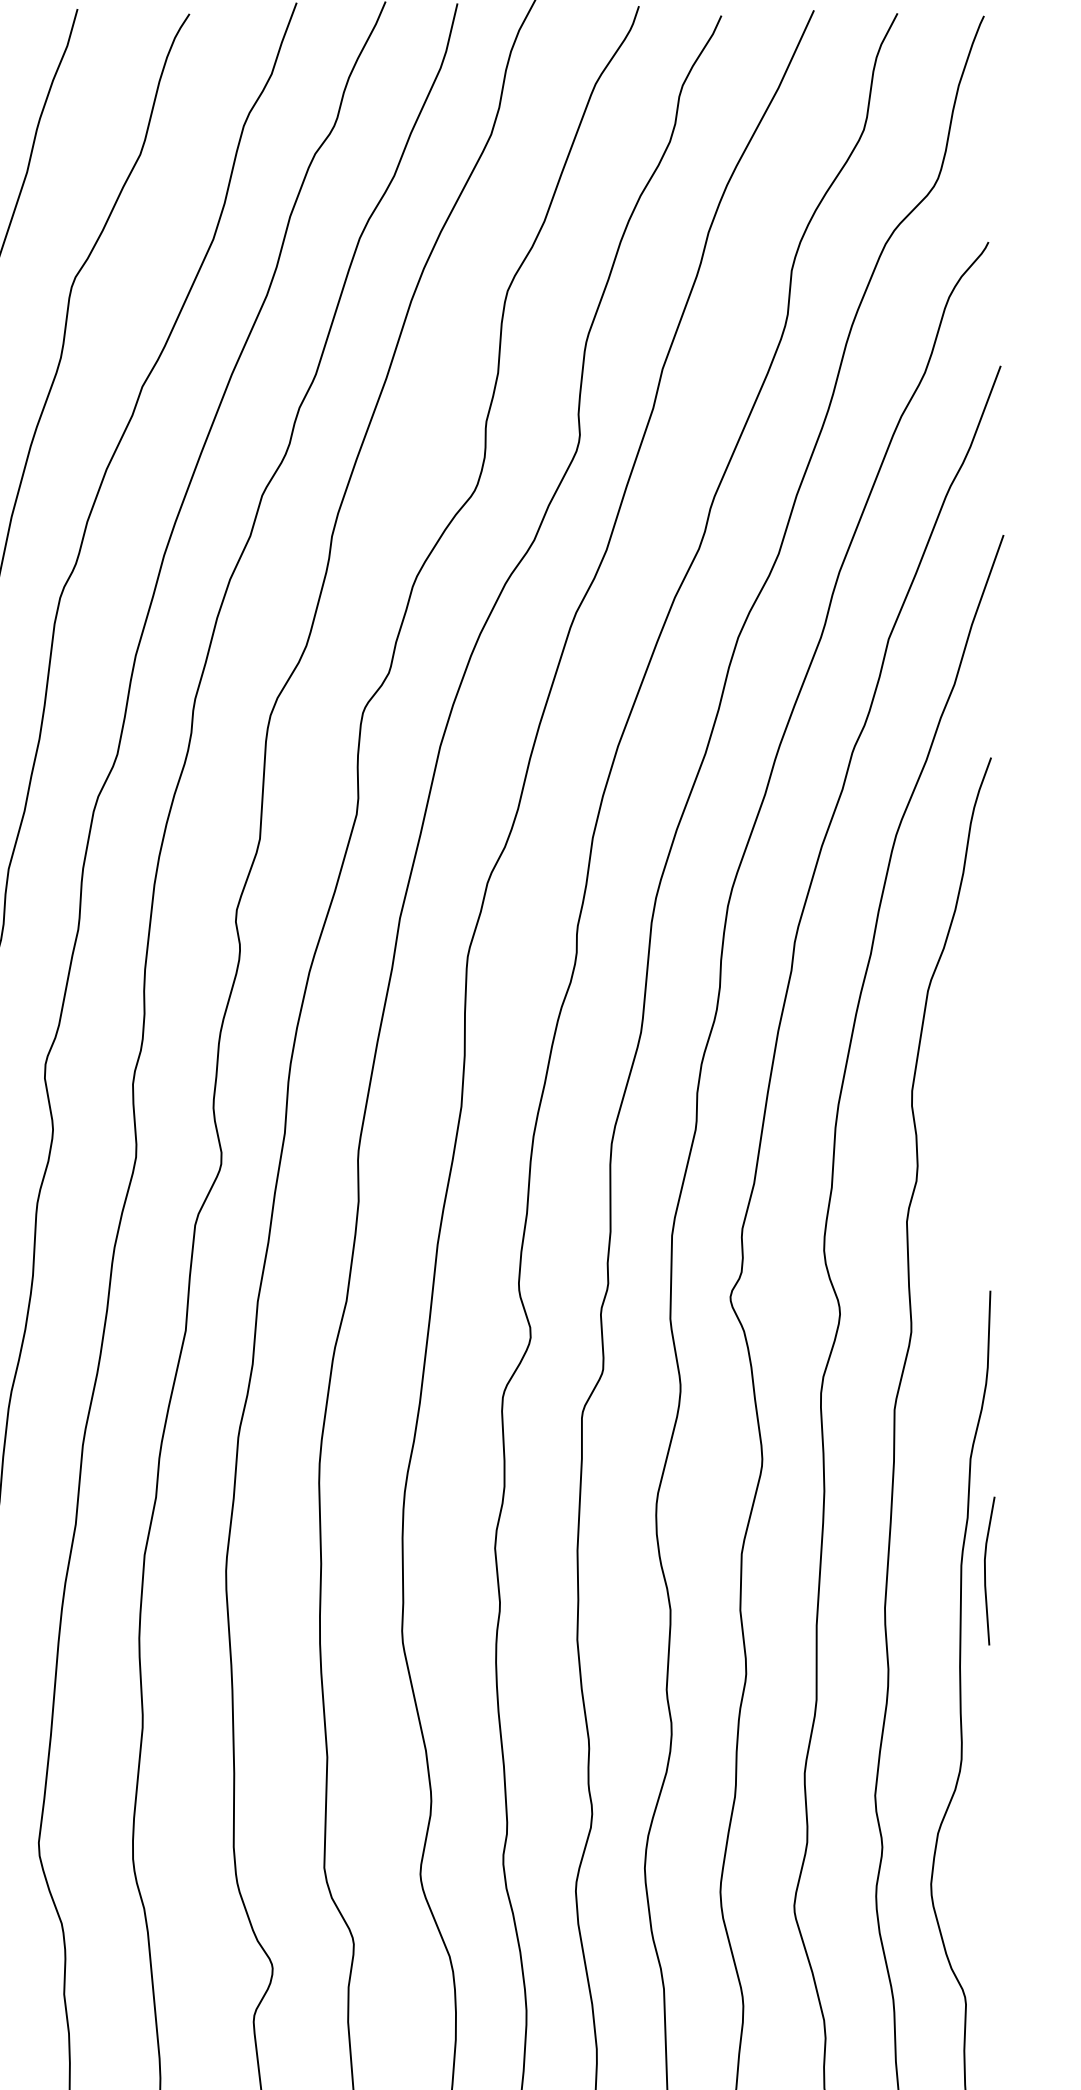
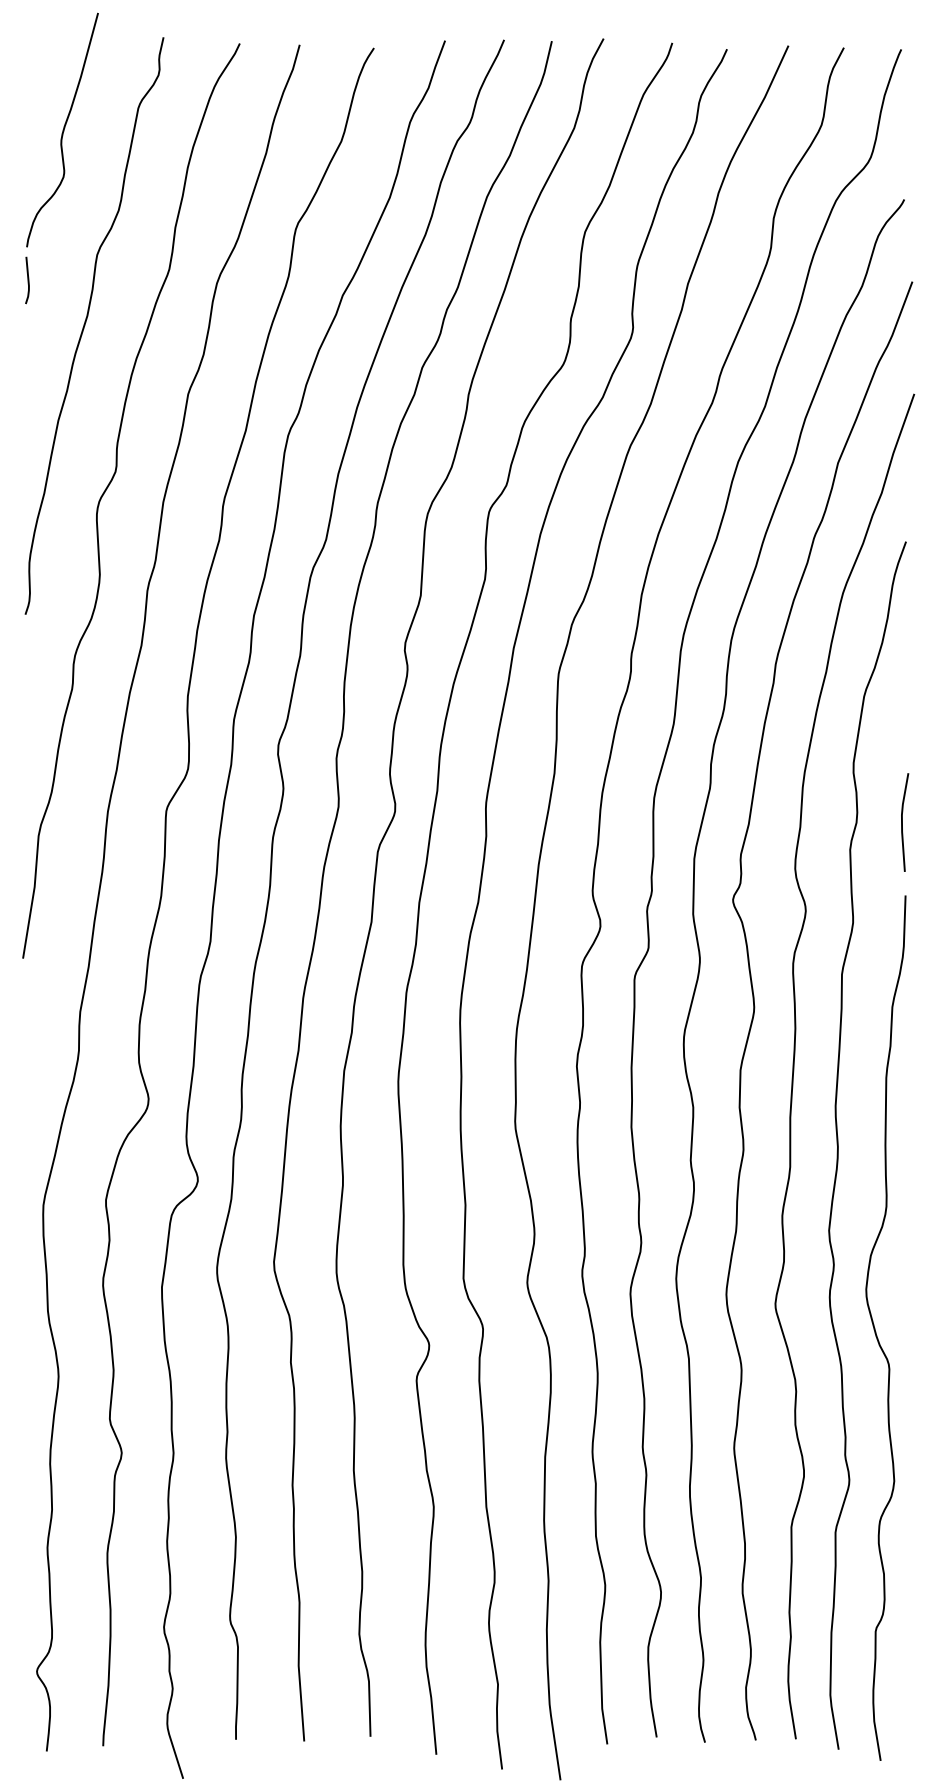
line: (985, 1571) -> (902, 822), moved

